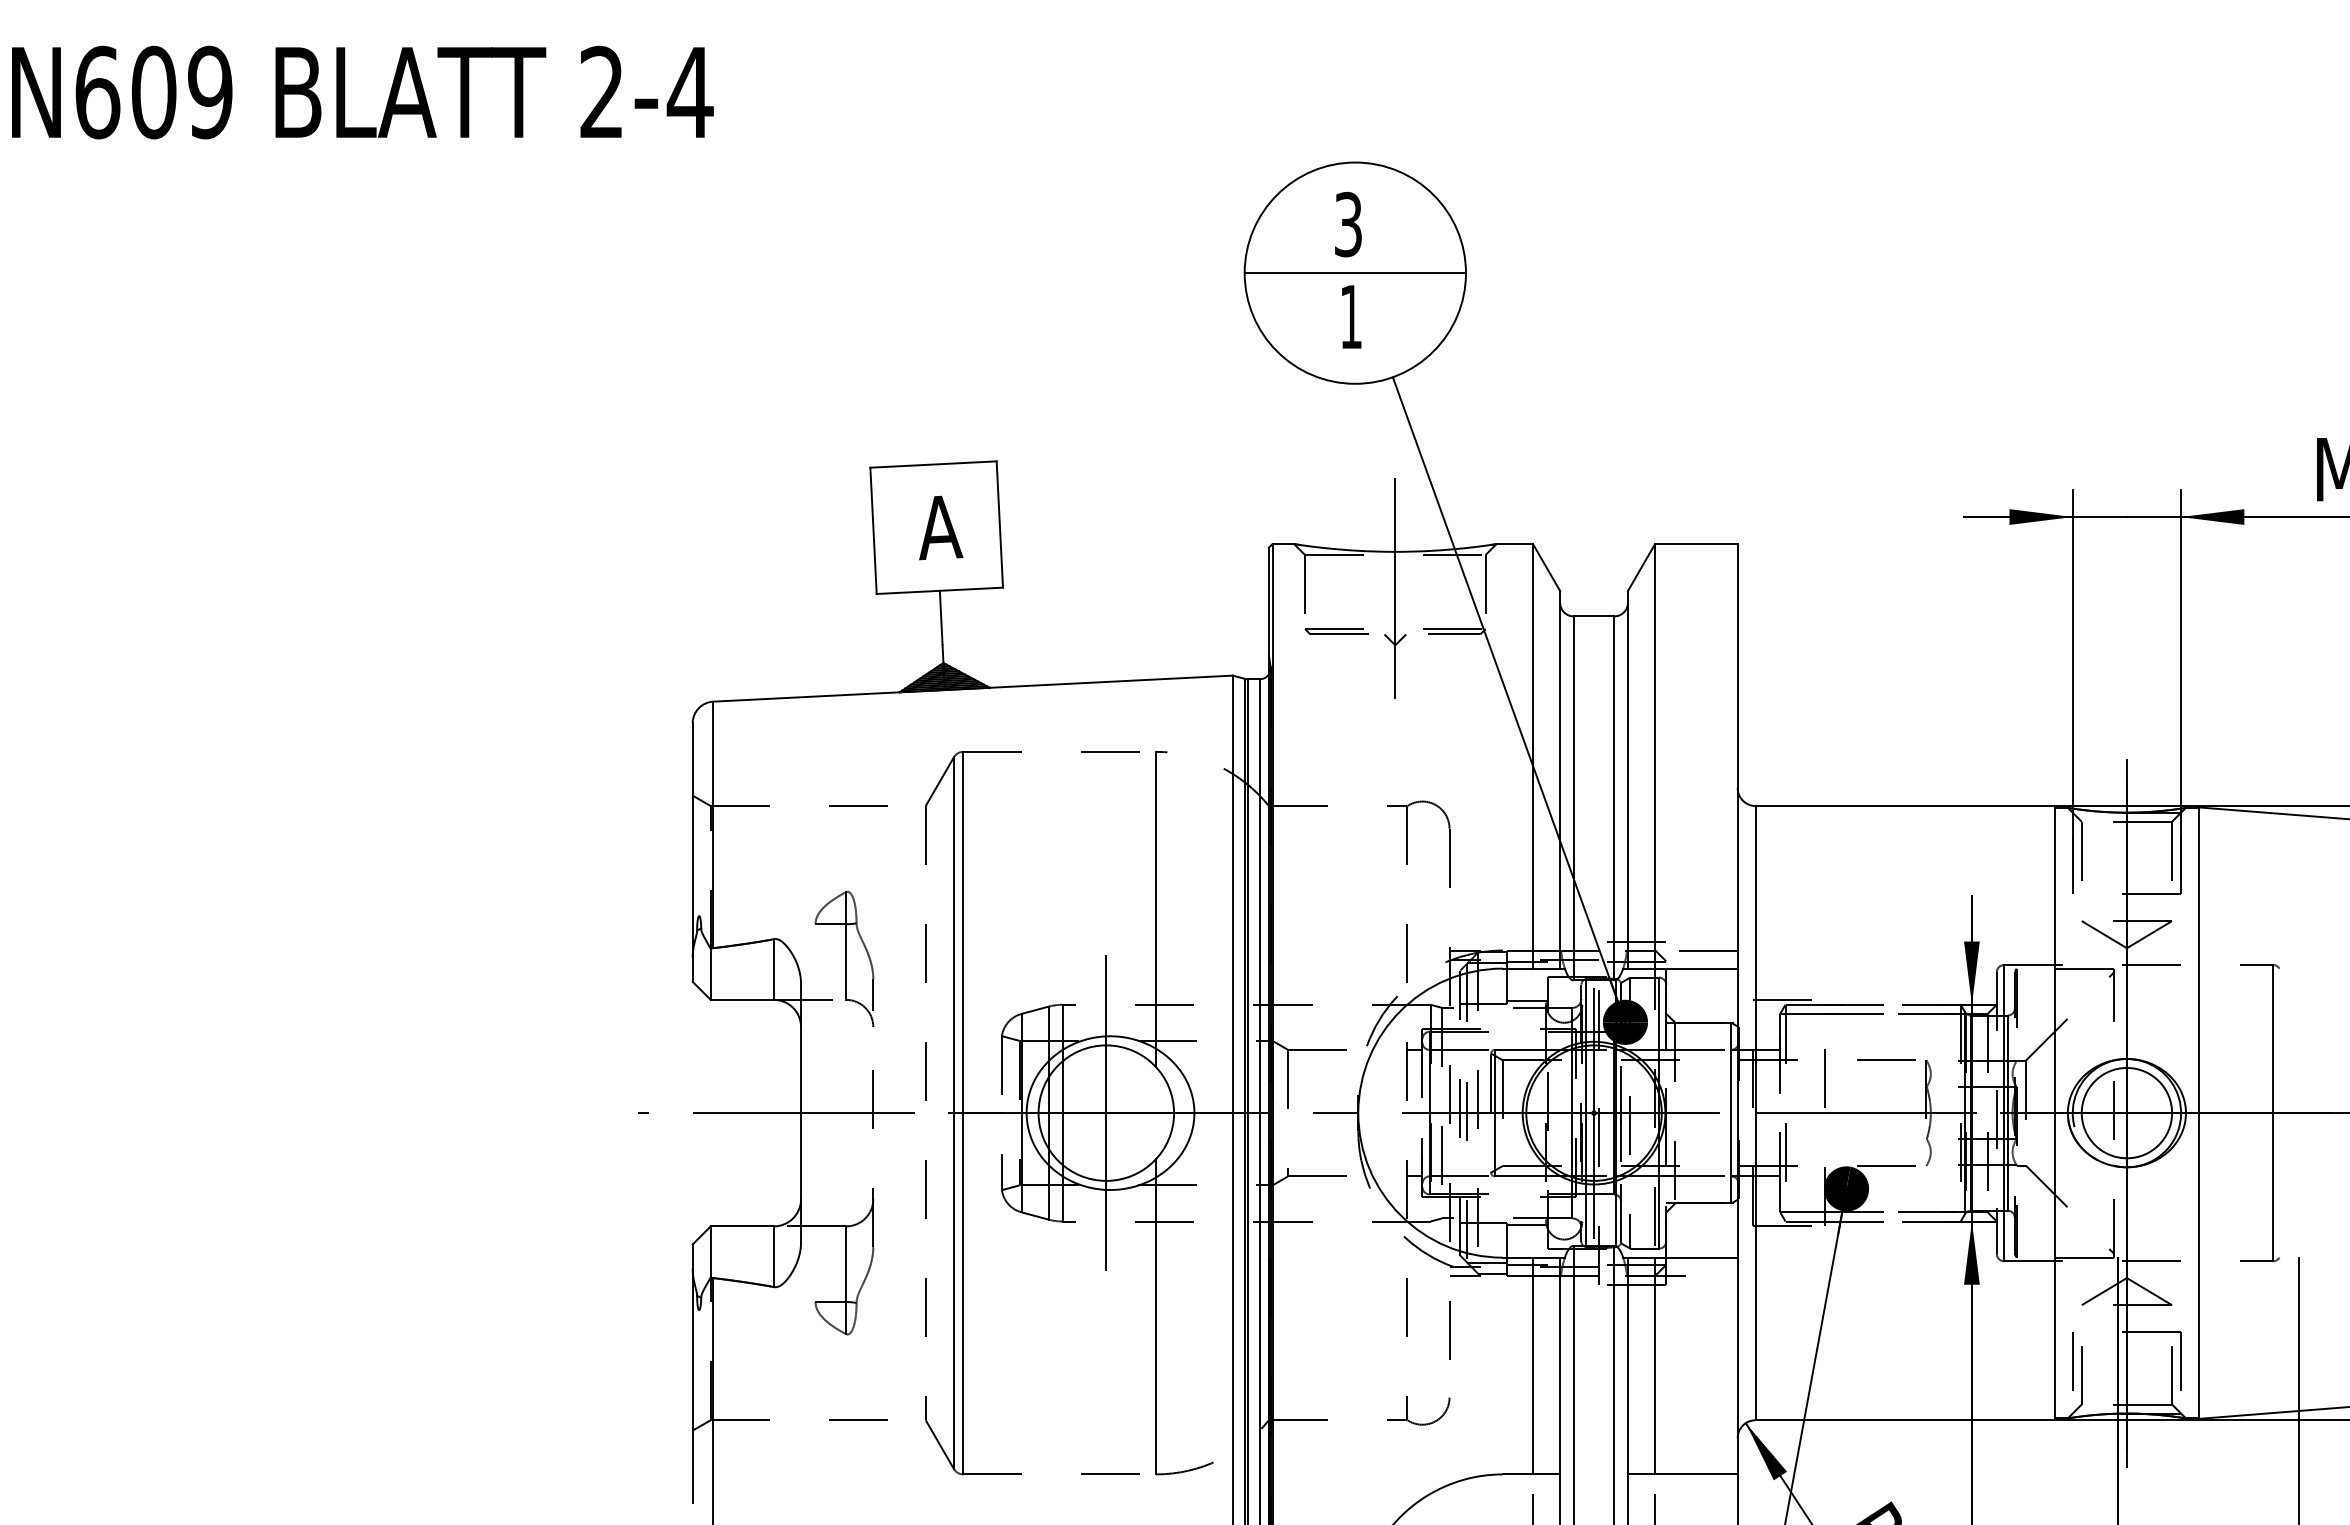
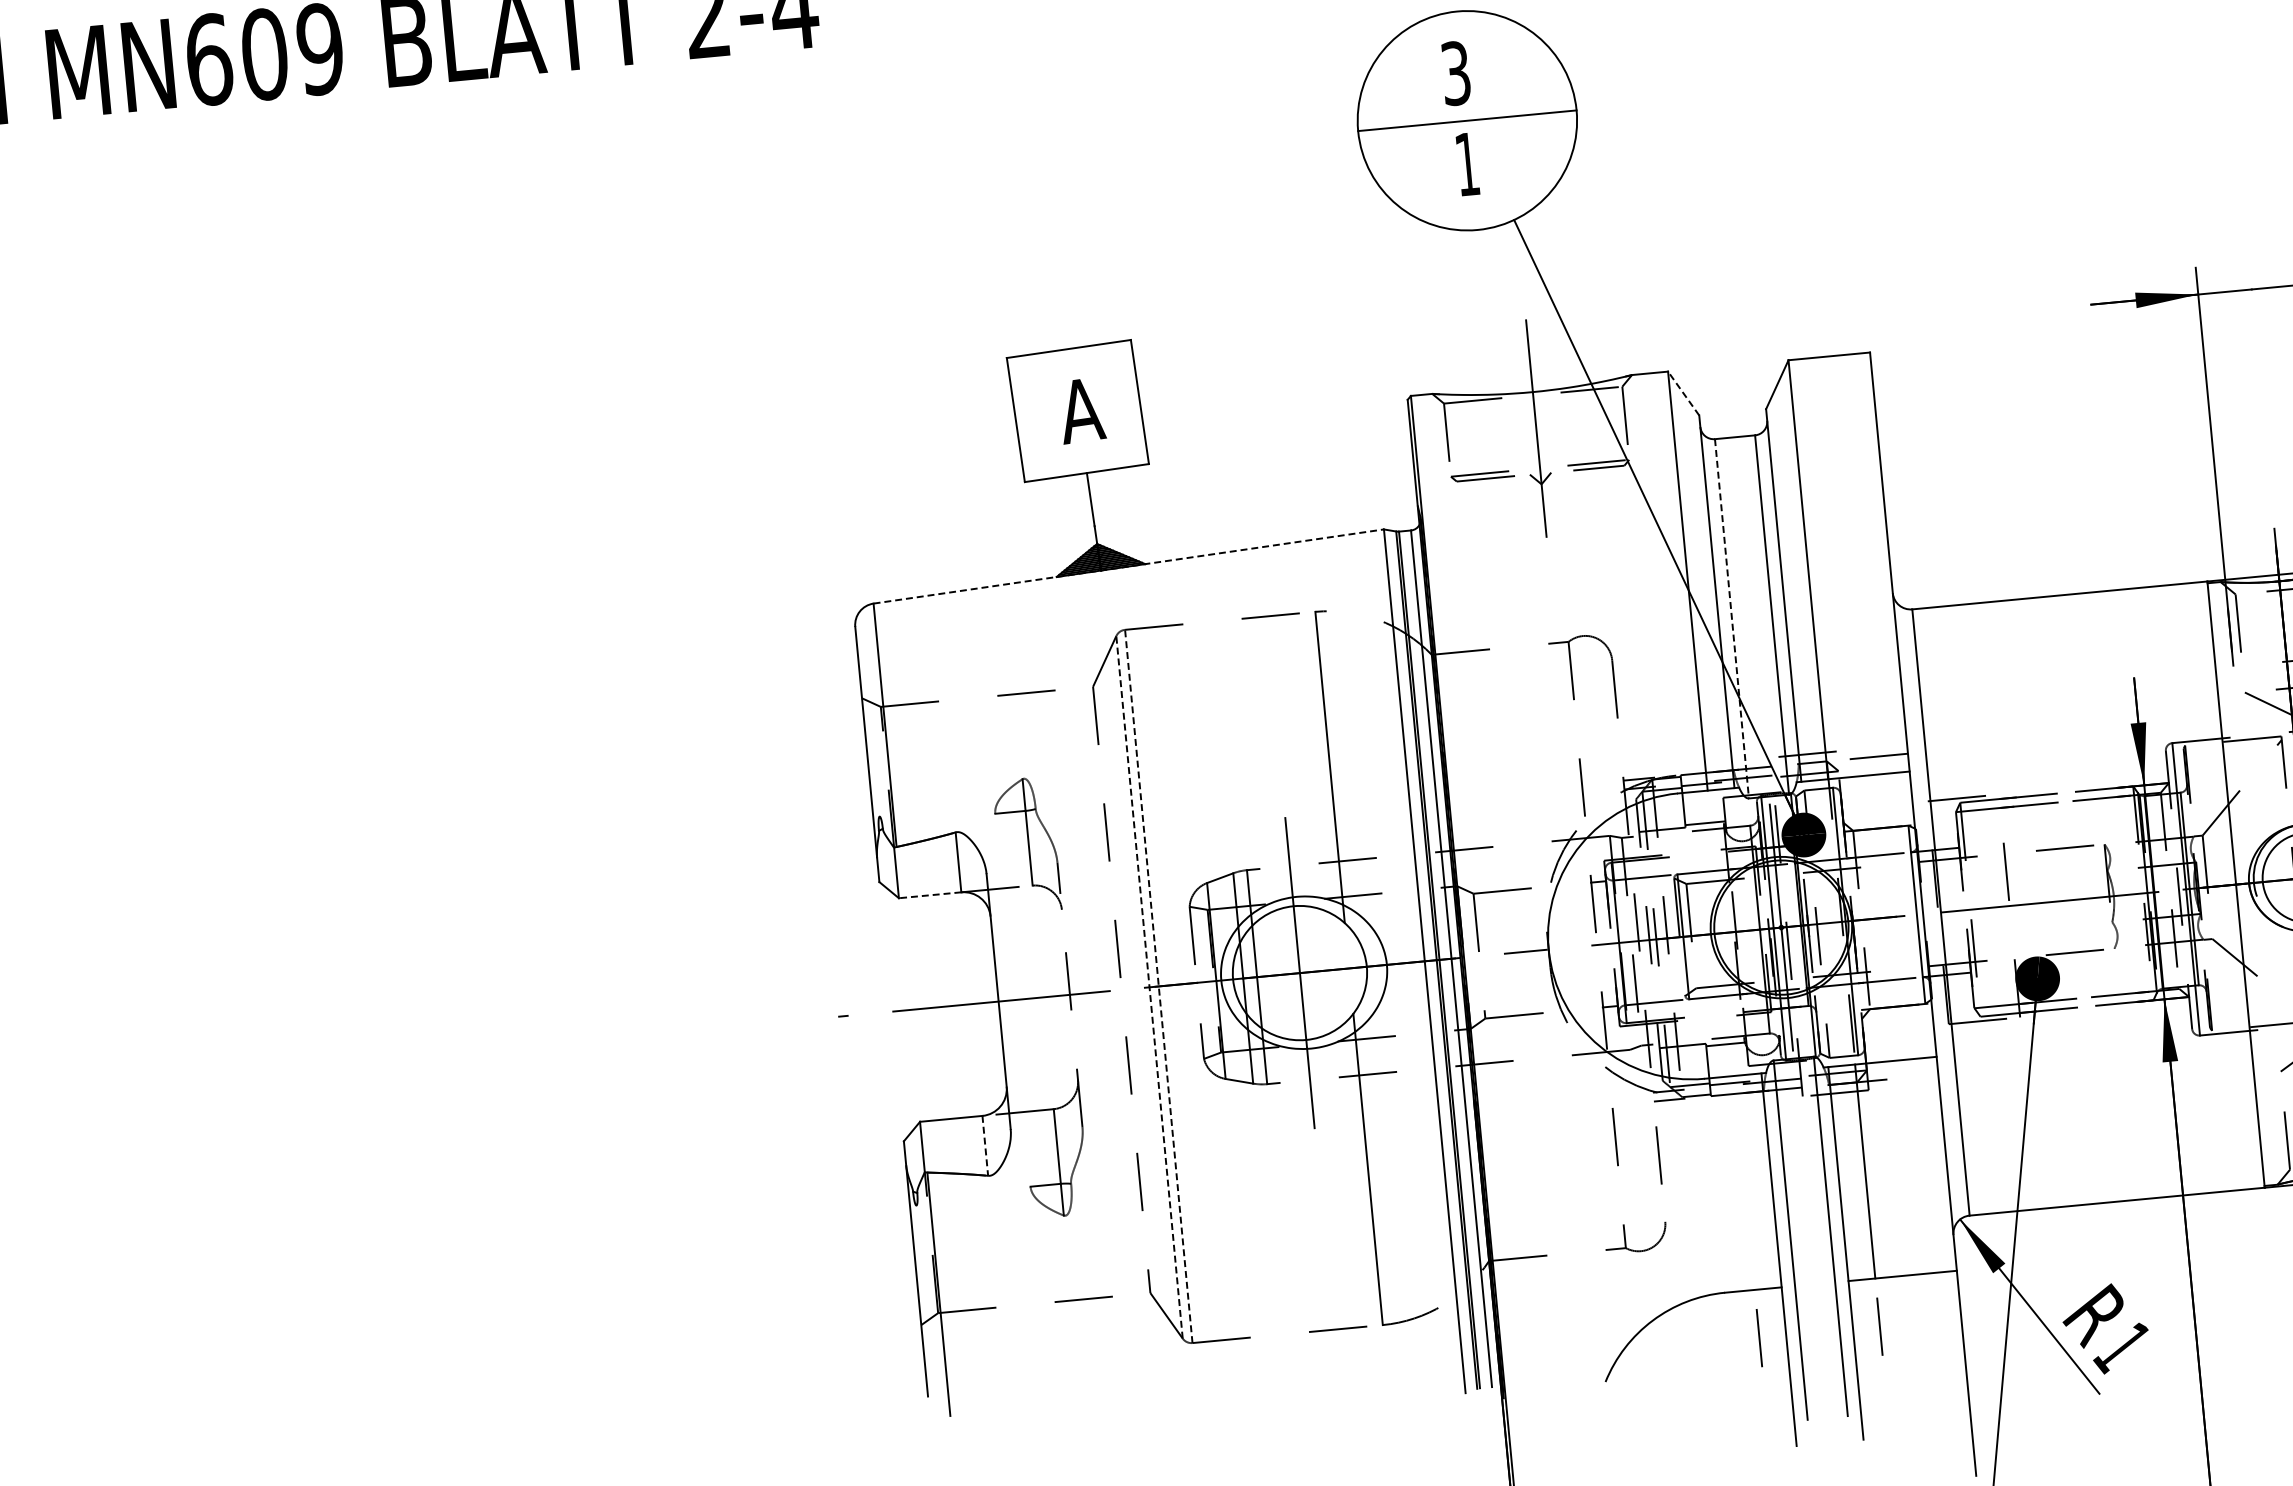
line: (1546, 567) -> (1683, 393), solid -> dashed
line: (973, 688) -> (1129, 566), solid -> dashed
line: (1573, 798) -> (1731, 618), solid -> dashed
line: (742, 999) -> (930, 894), solid -> dashed
line: (963, 1112) -> (1158, 985), solid -> dashed
line: (953, 1113) -> (1149, 987), solid -> dashed
line: (773, 1257) -> (984, 1146), solid -> dashed
line: (2072, 1361) -> (2276, 1128), removed
line: (1533, 1365) -> (1745, 1182), removed

